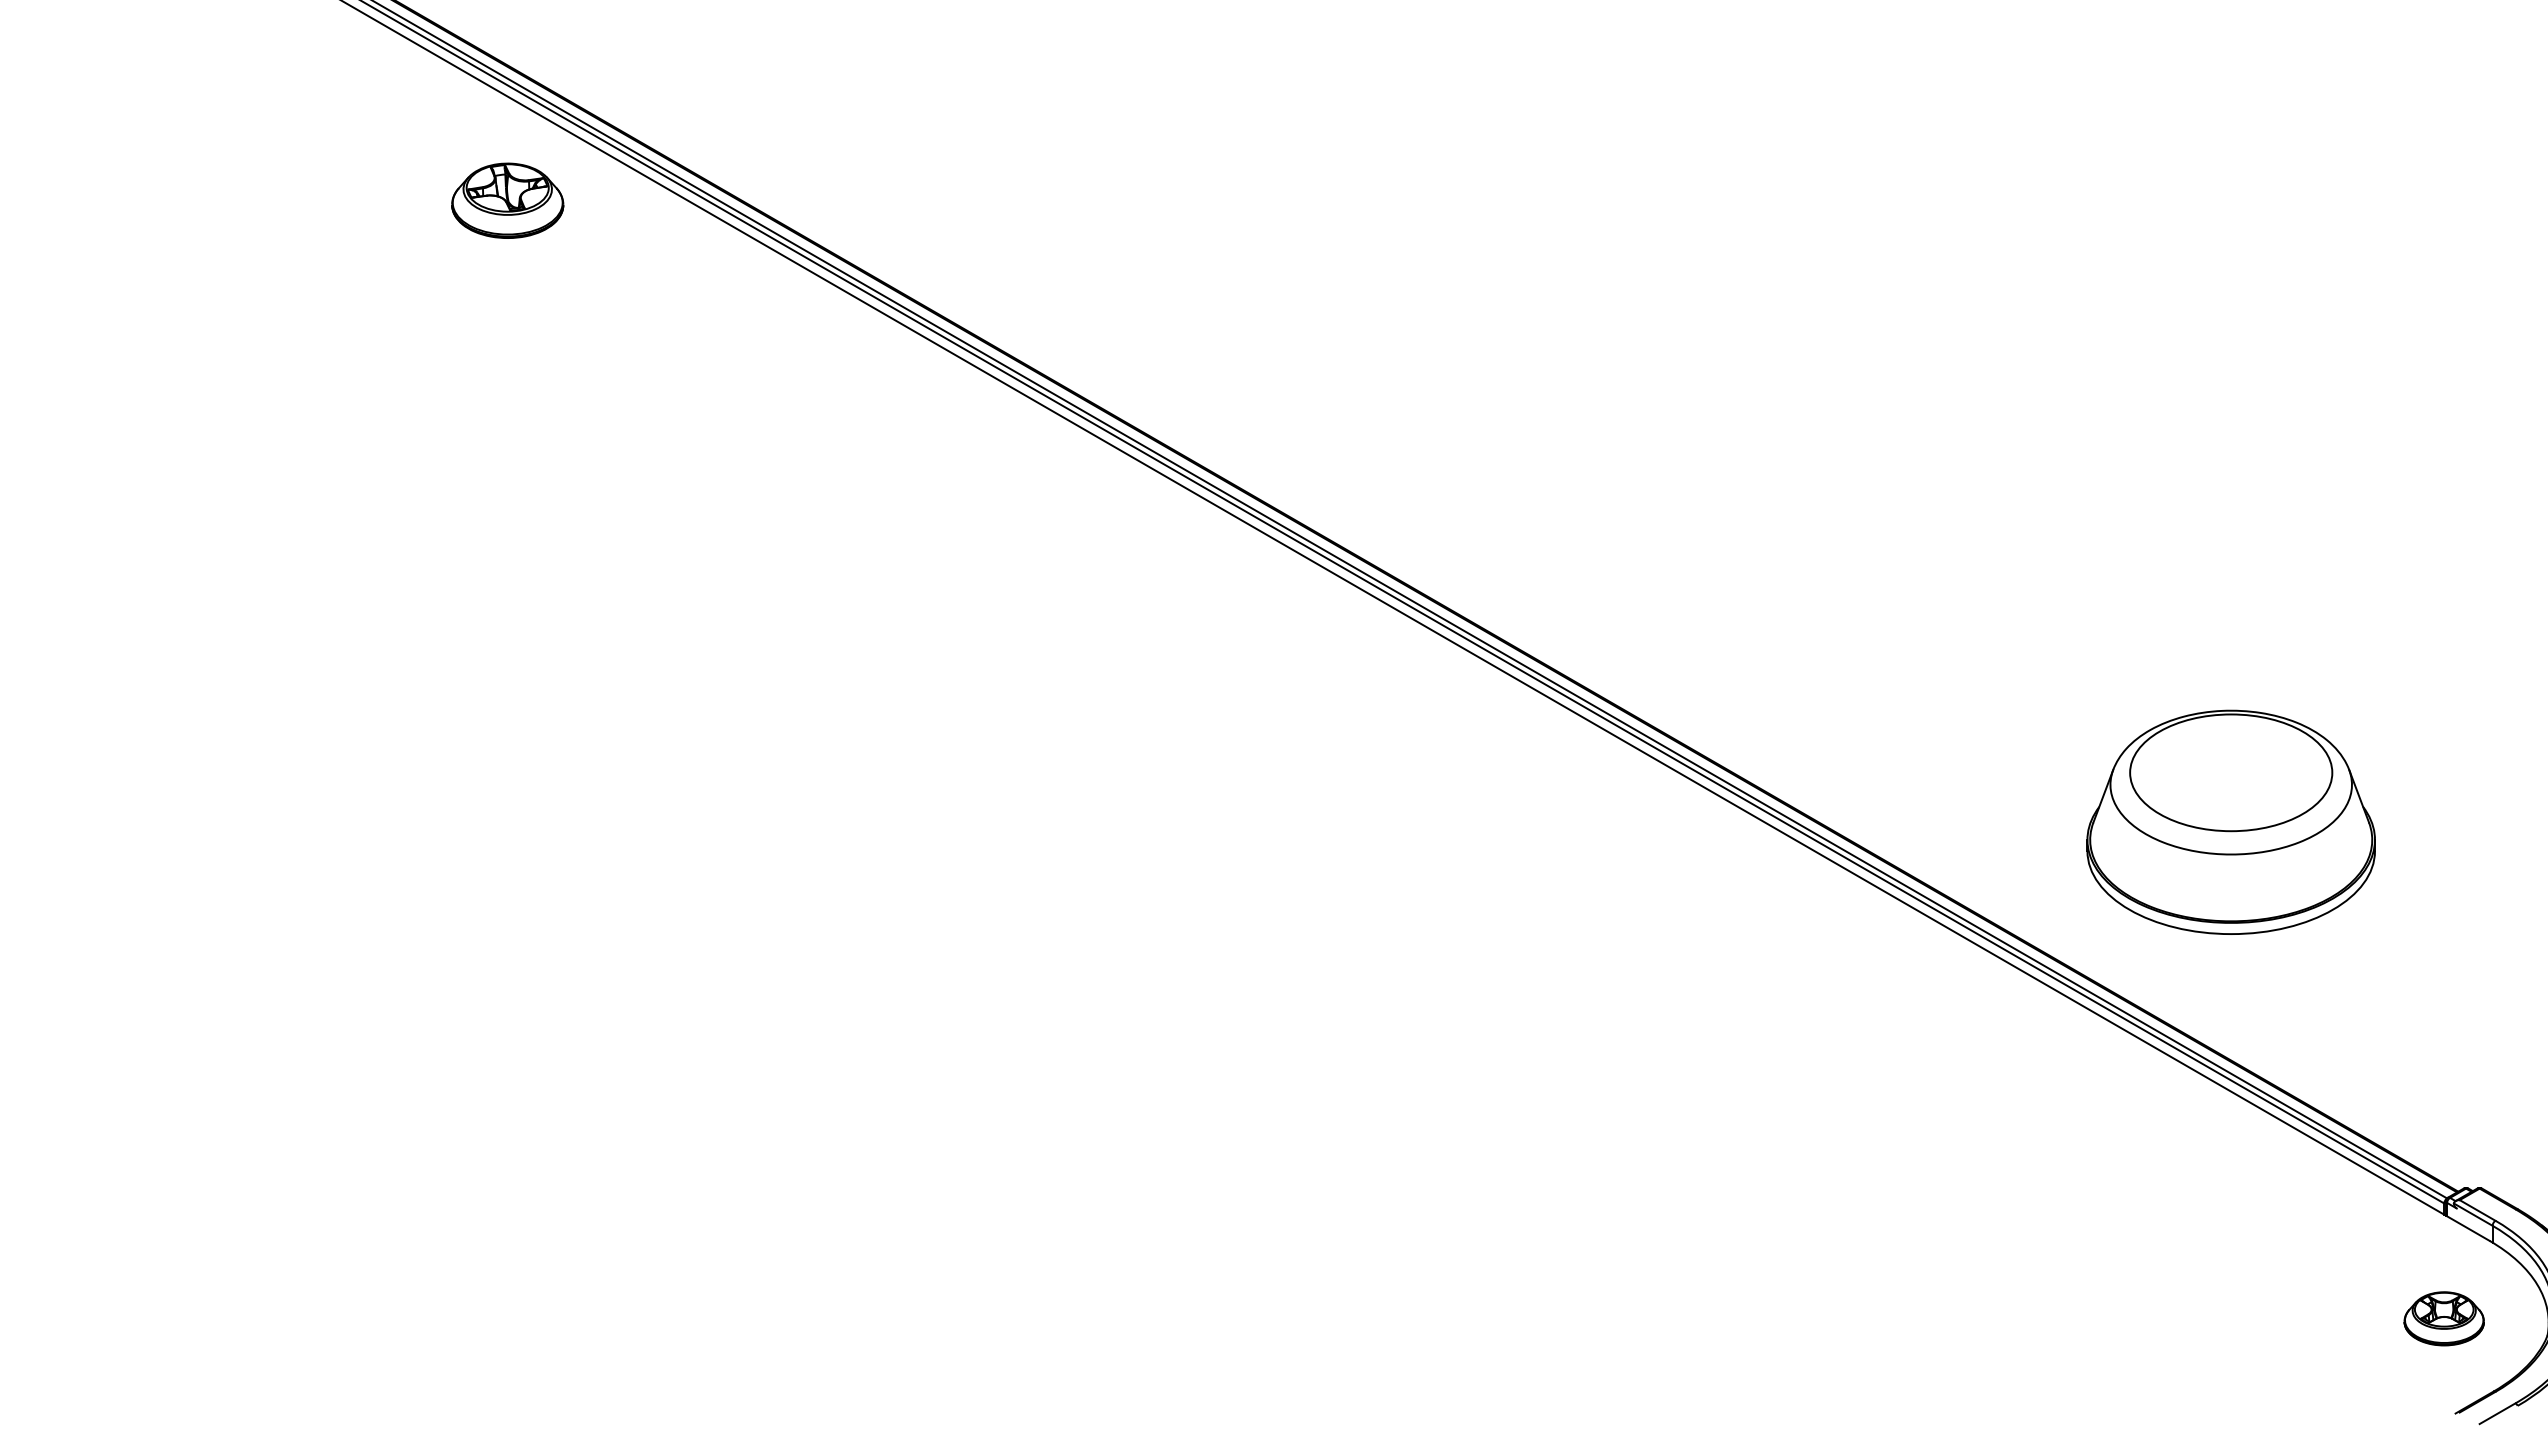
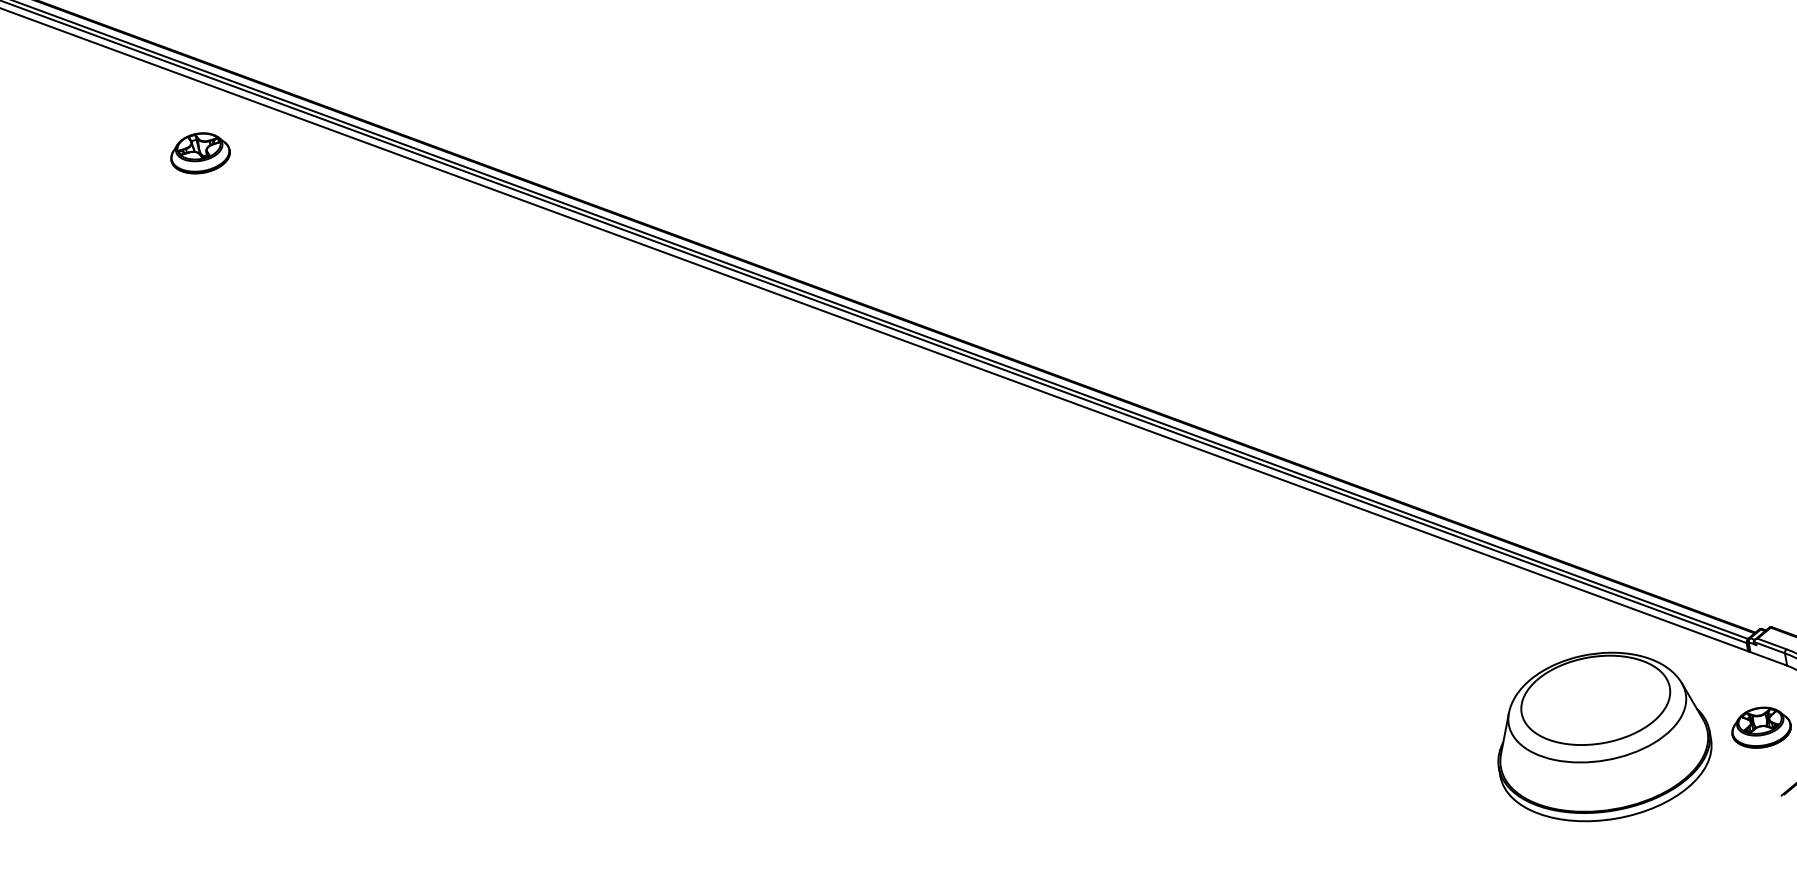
part: (507, 200) -> (199, 153), size x0.71
part: (2230, 821) -> (1601, 736), moved

